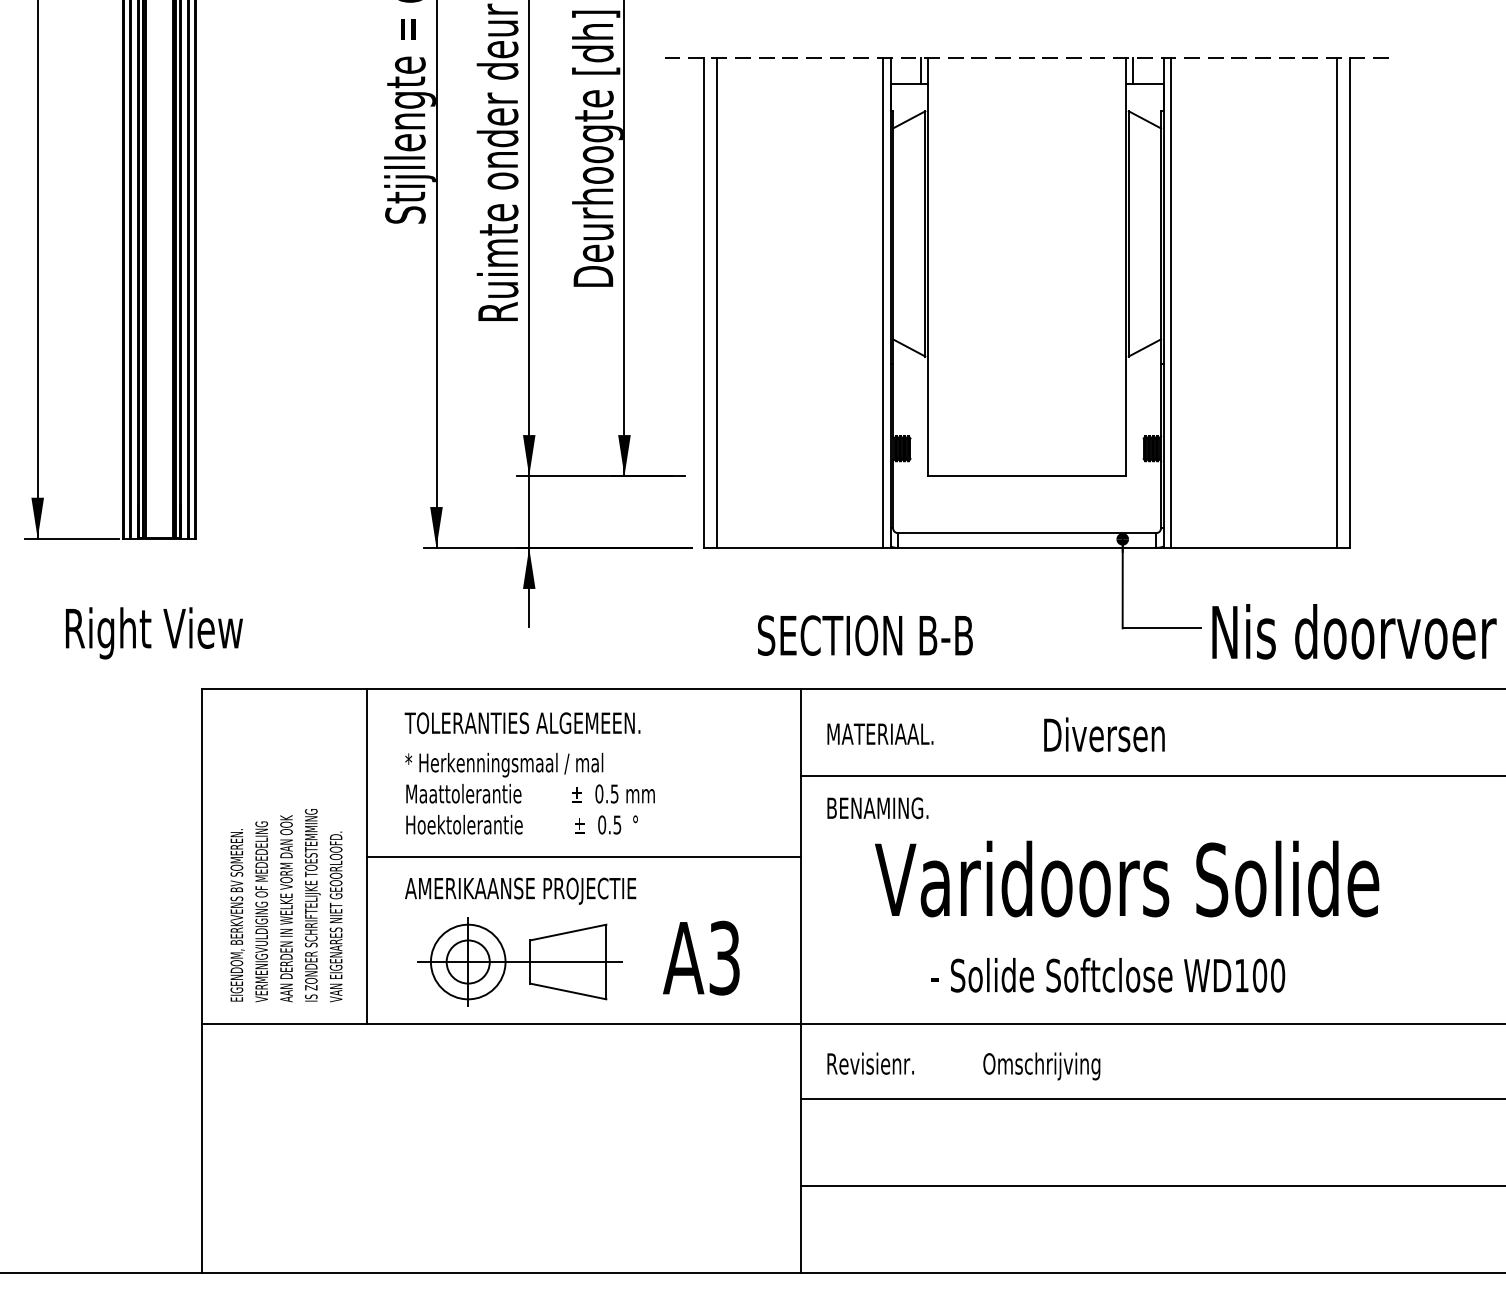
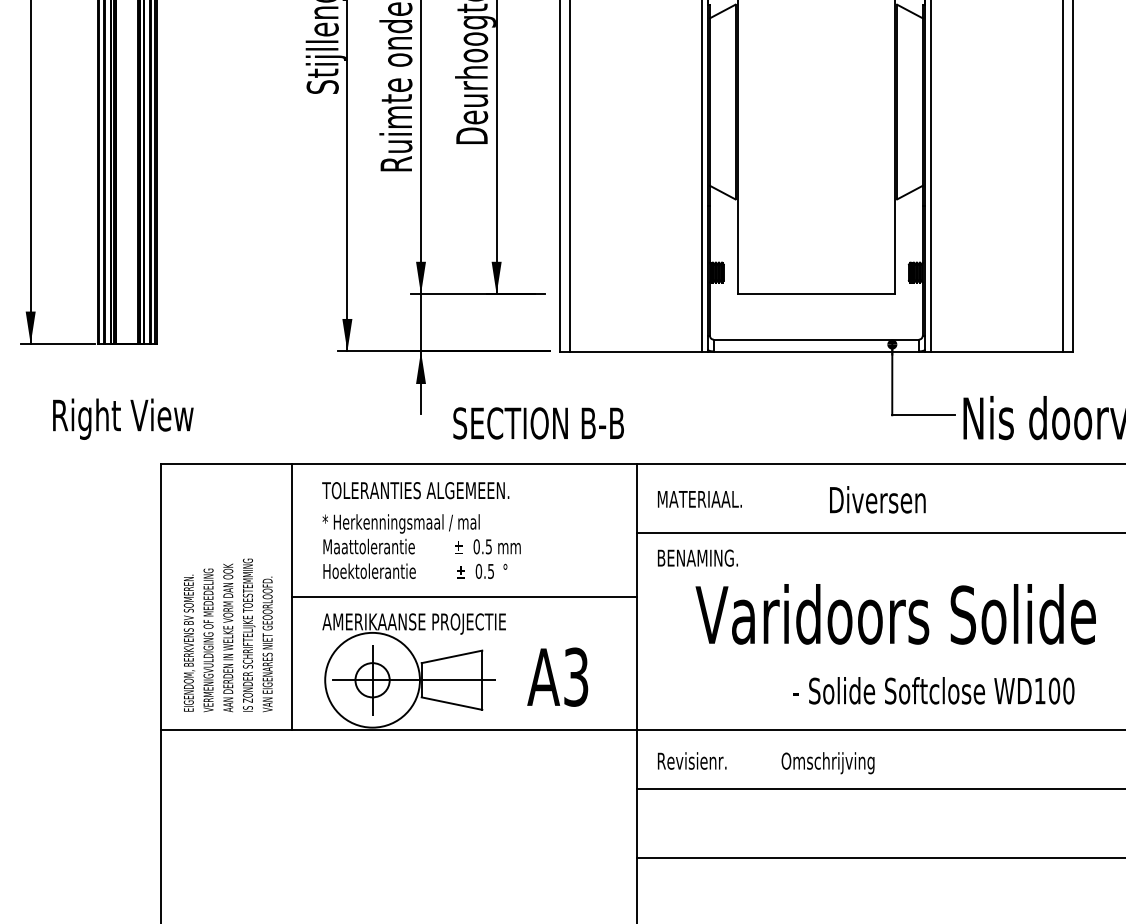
text: (865, 635) -> (538, 423), moved
circle: (467, 961) -> (372, 679), size x1.6
text: (1108, 975) -> (934, 690), moved

